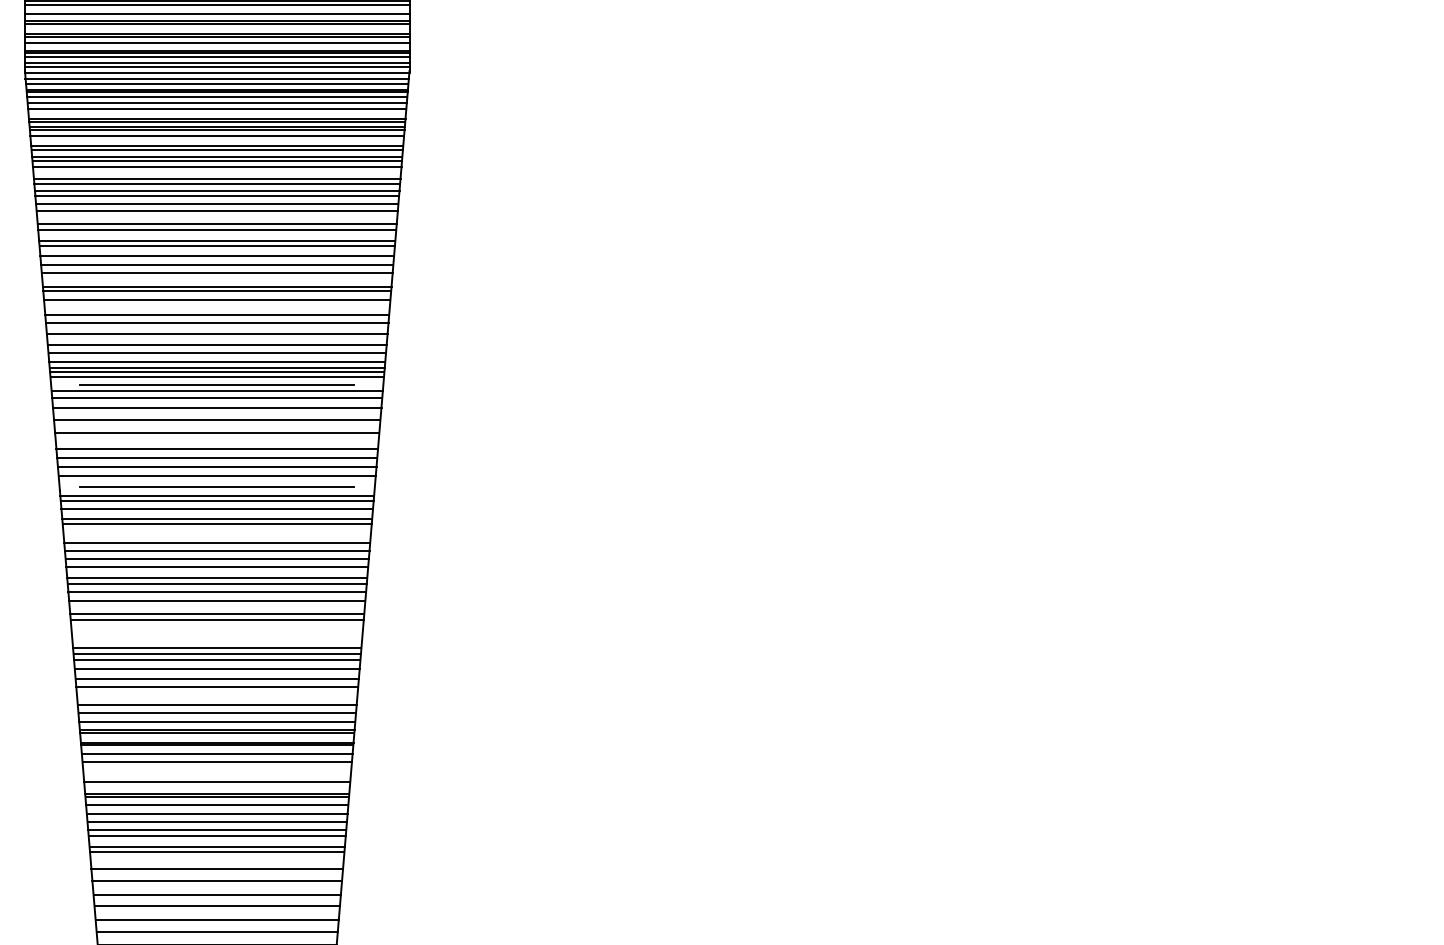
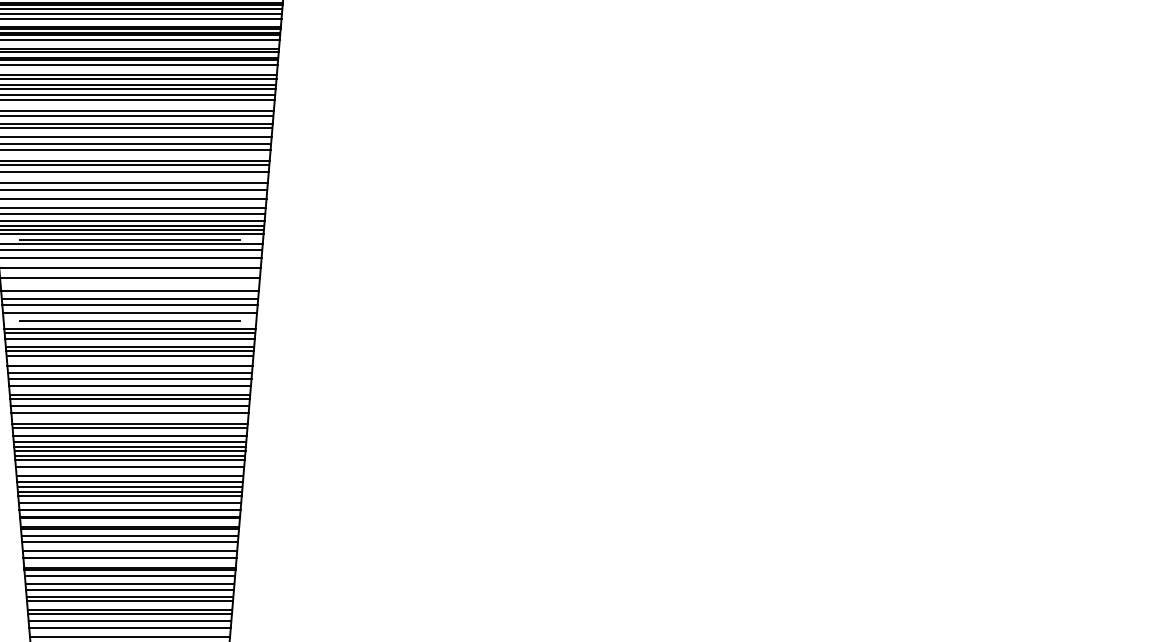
line: (217, 529) -> (130, 355), added
line: (216, 629) -> (129, 435), added
line: (217, 637) -> (130, 442), added
line: (216, 643) -> (129, 447), added
line: (216, 693) -> (129, 487), added
line: (217, 700) -> (130, 492), added
line: (217, 773) -> (130, 551), added
line: (216, 860) -> (129, 620), added

